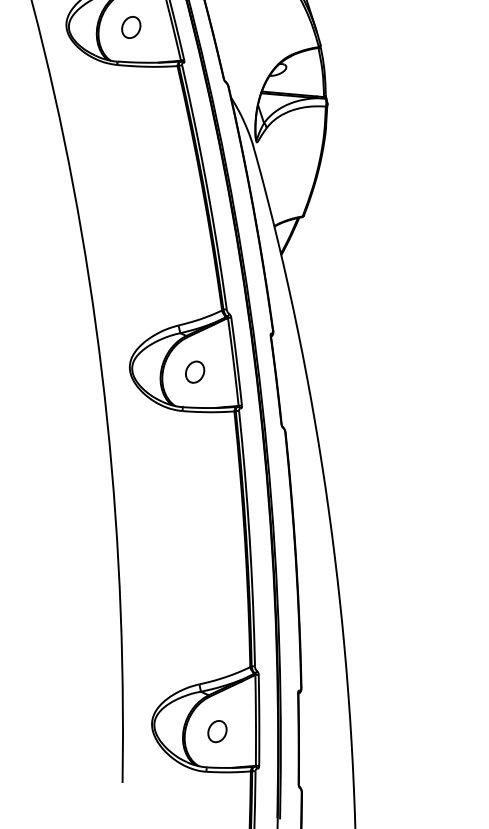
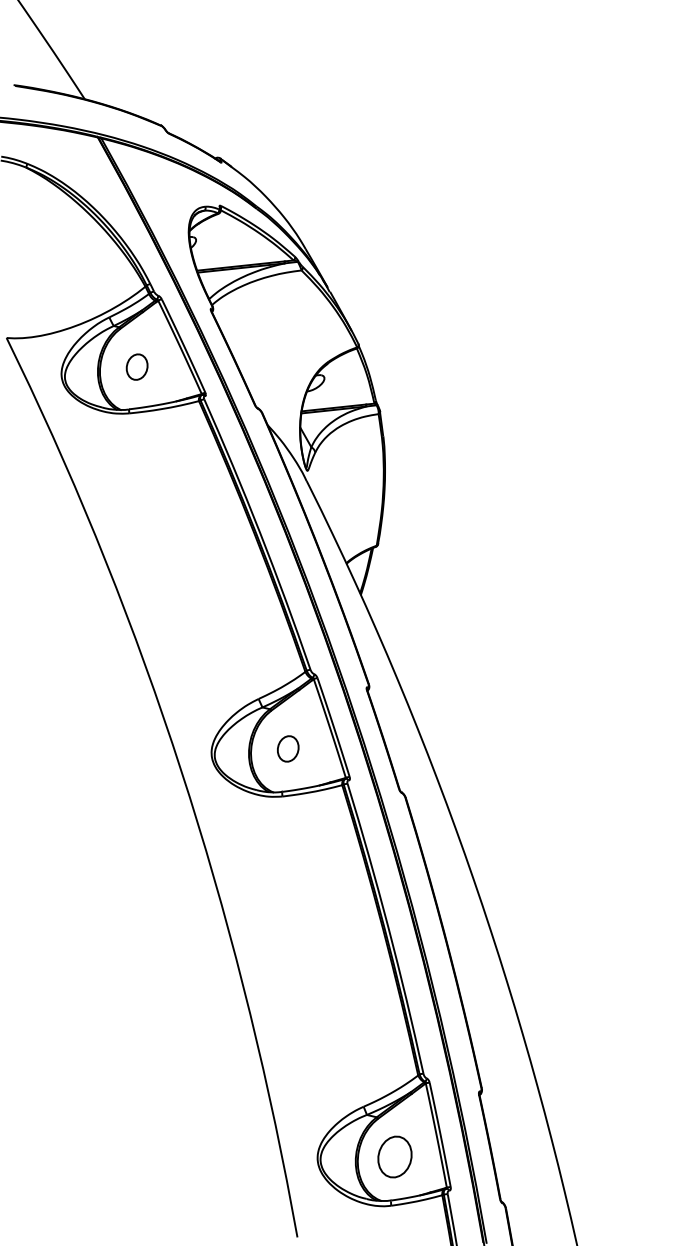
part: (217, 731) -> (394, 1156), size x1.6

